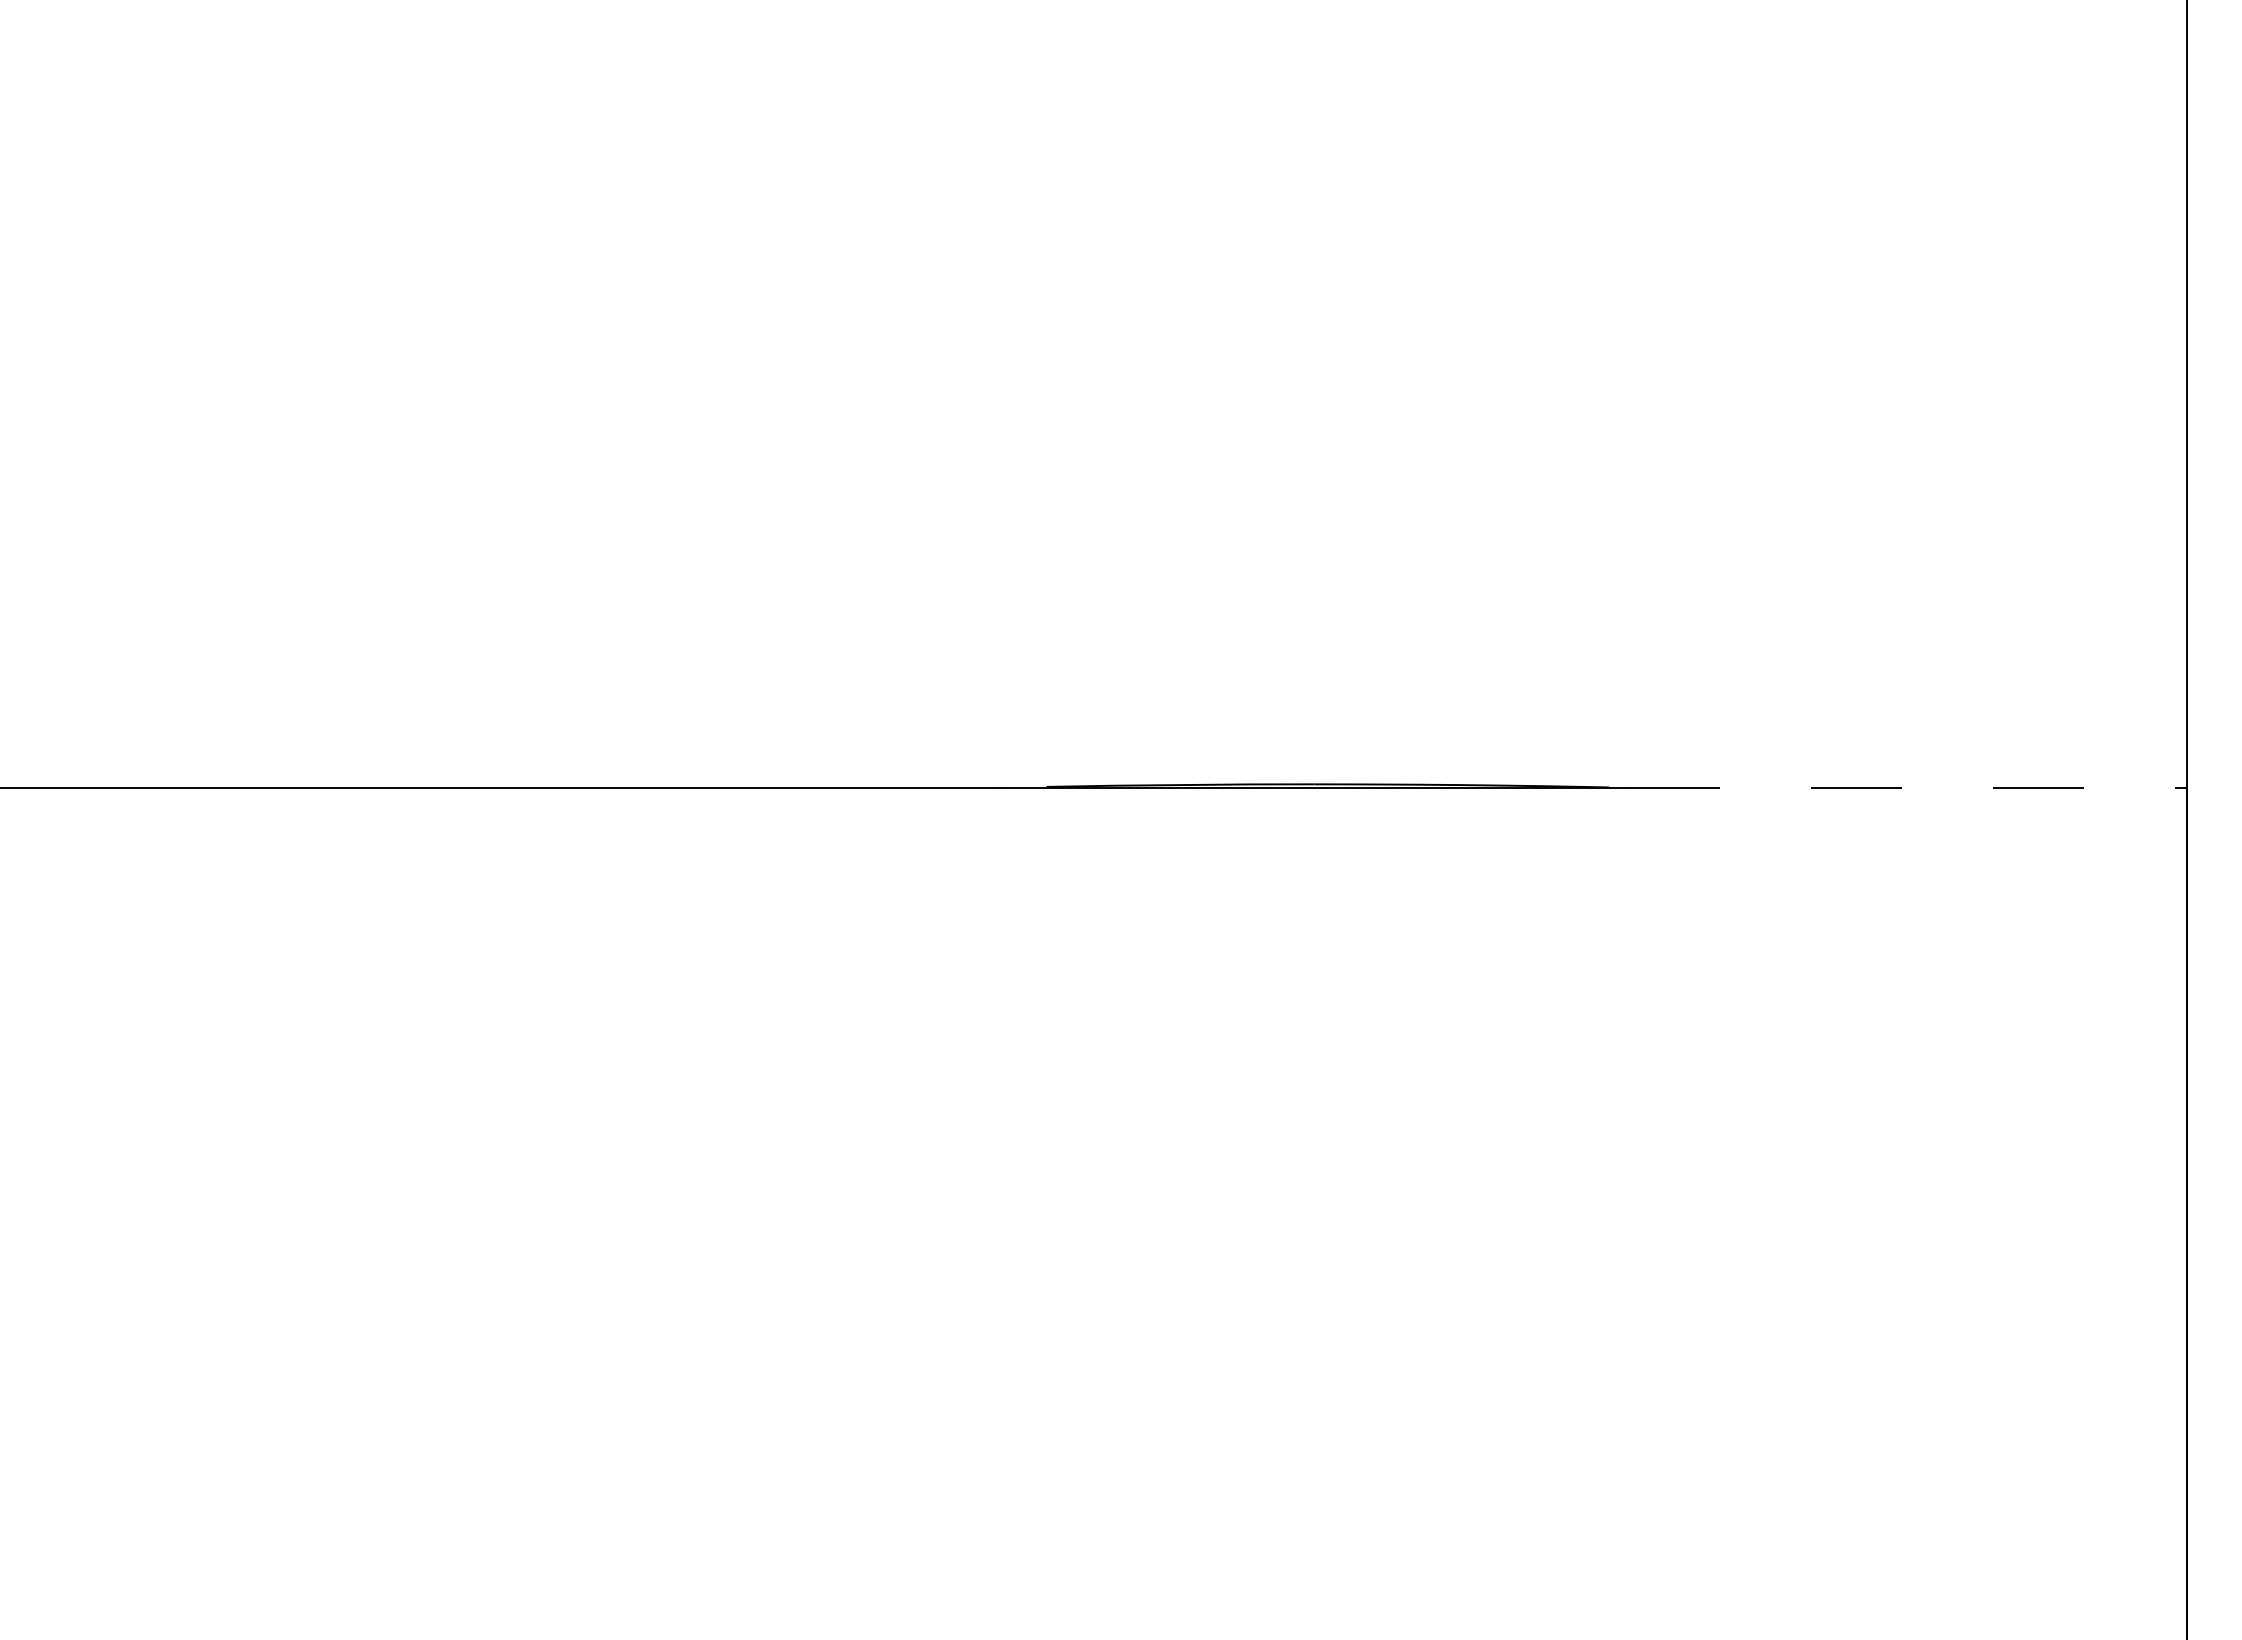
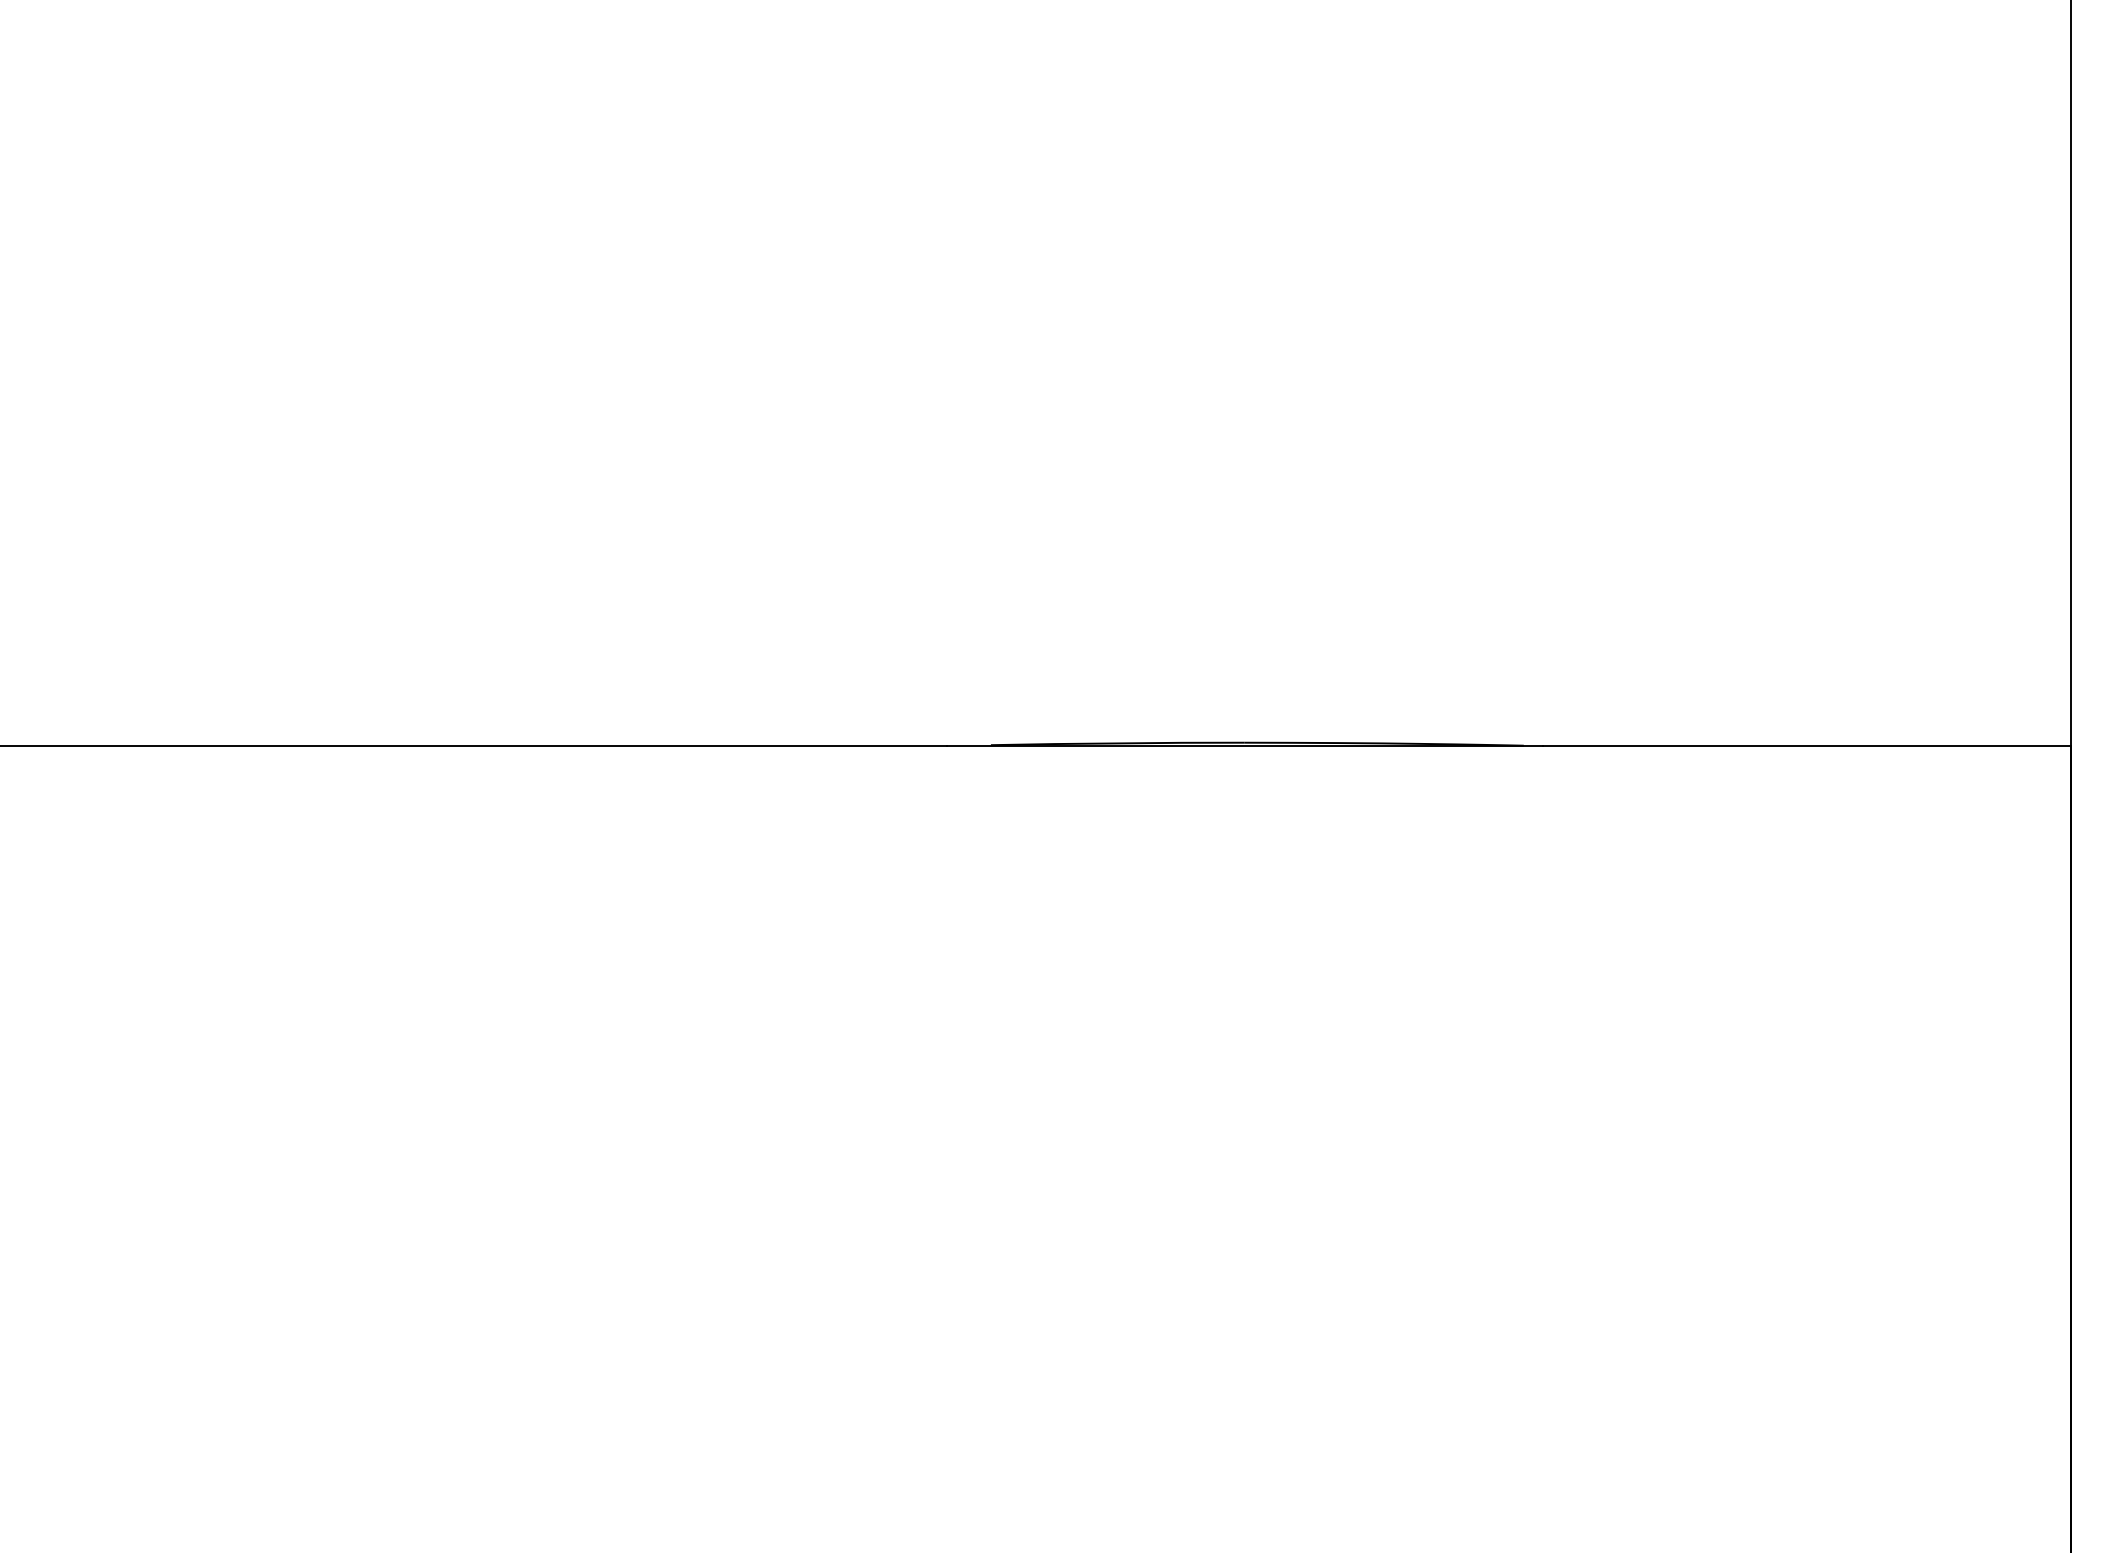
line: (1908, 787) -> (1807, 745), dashed -> solid

